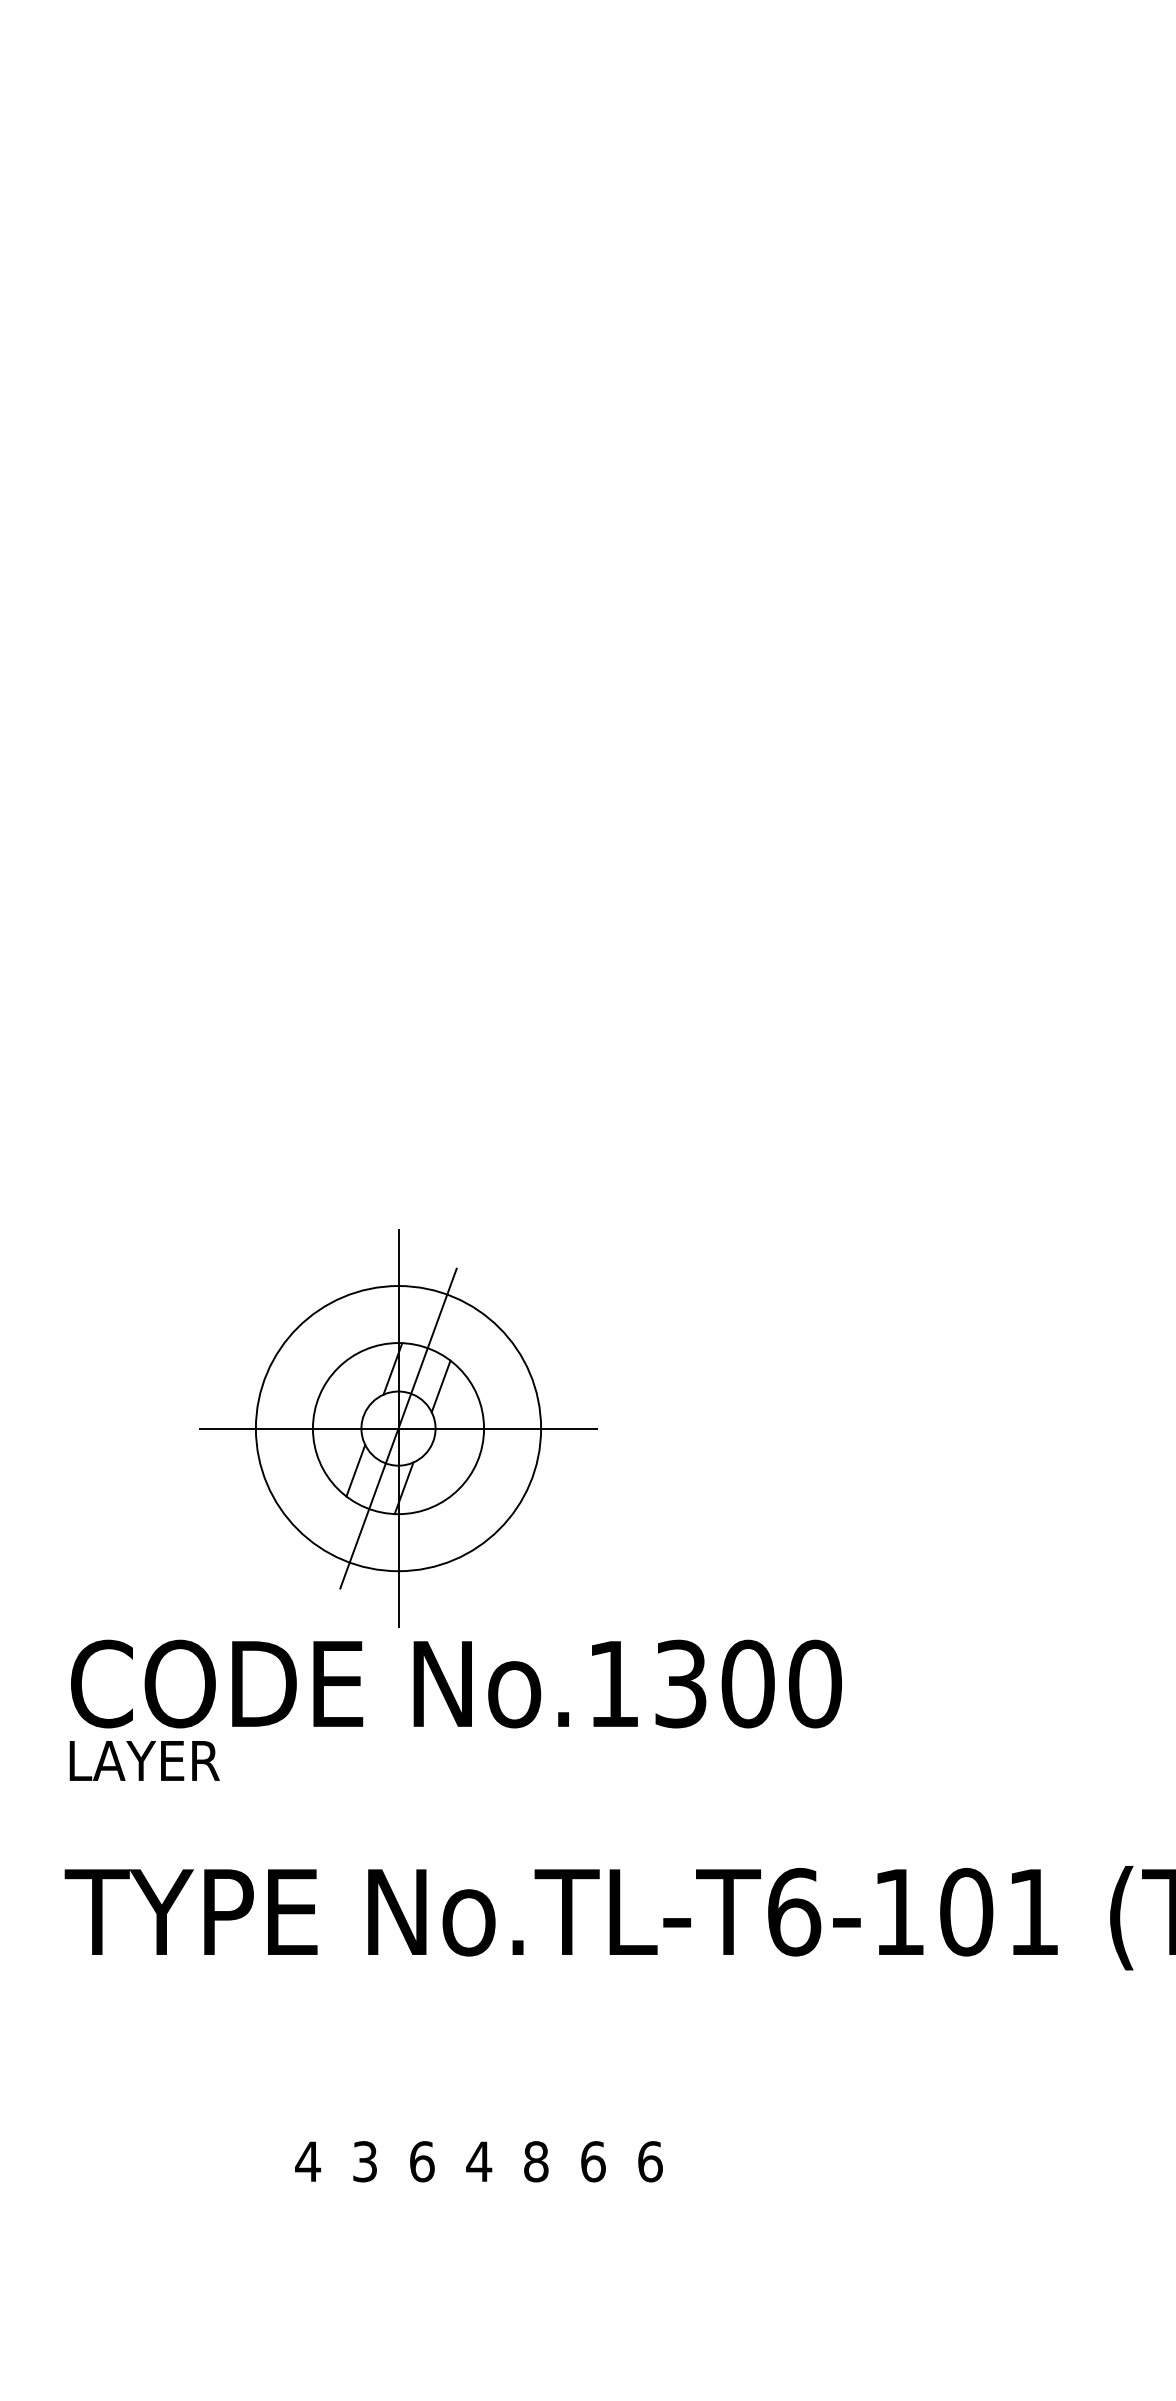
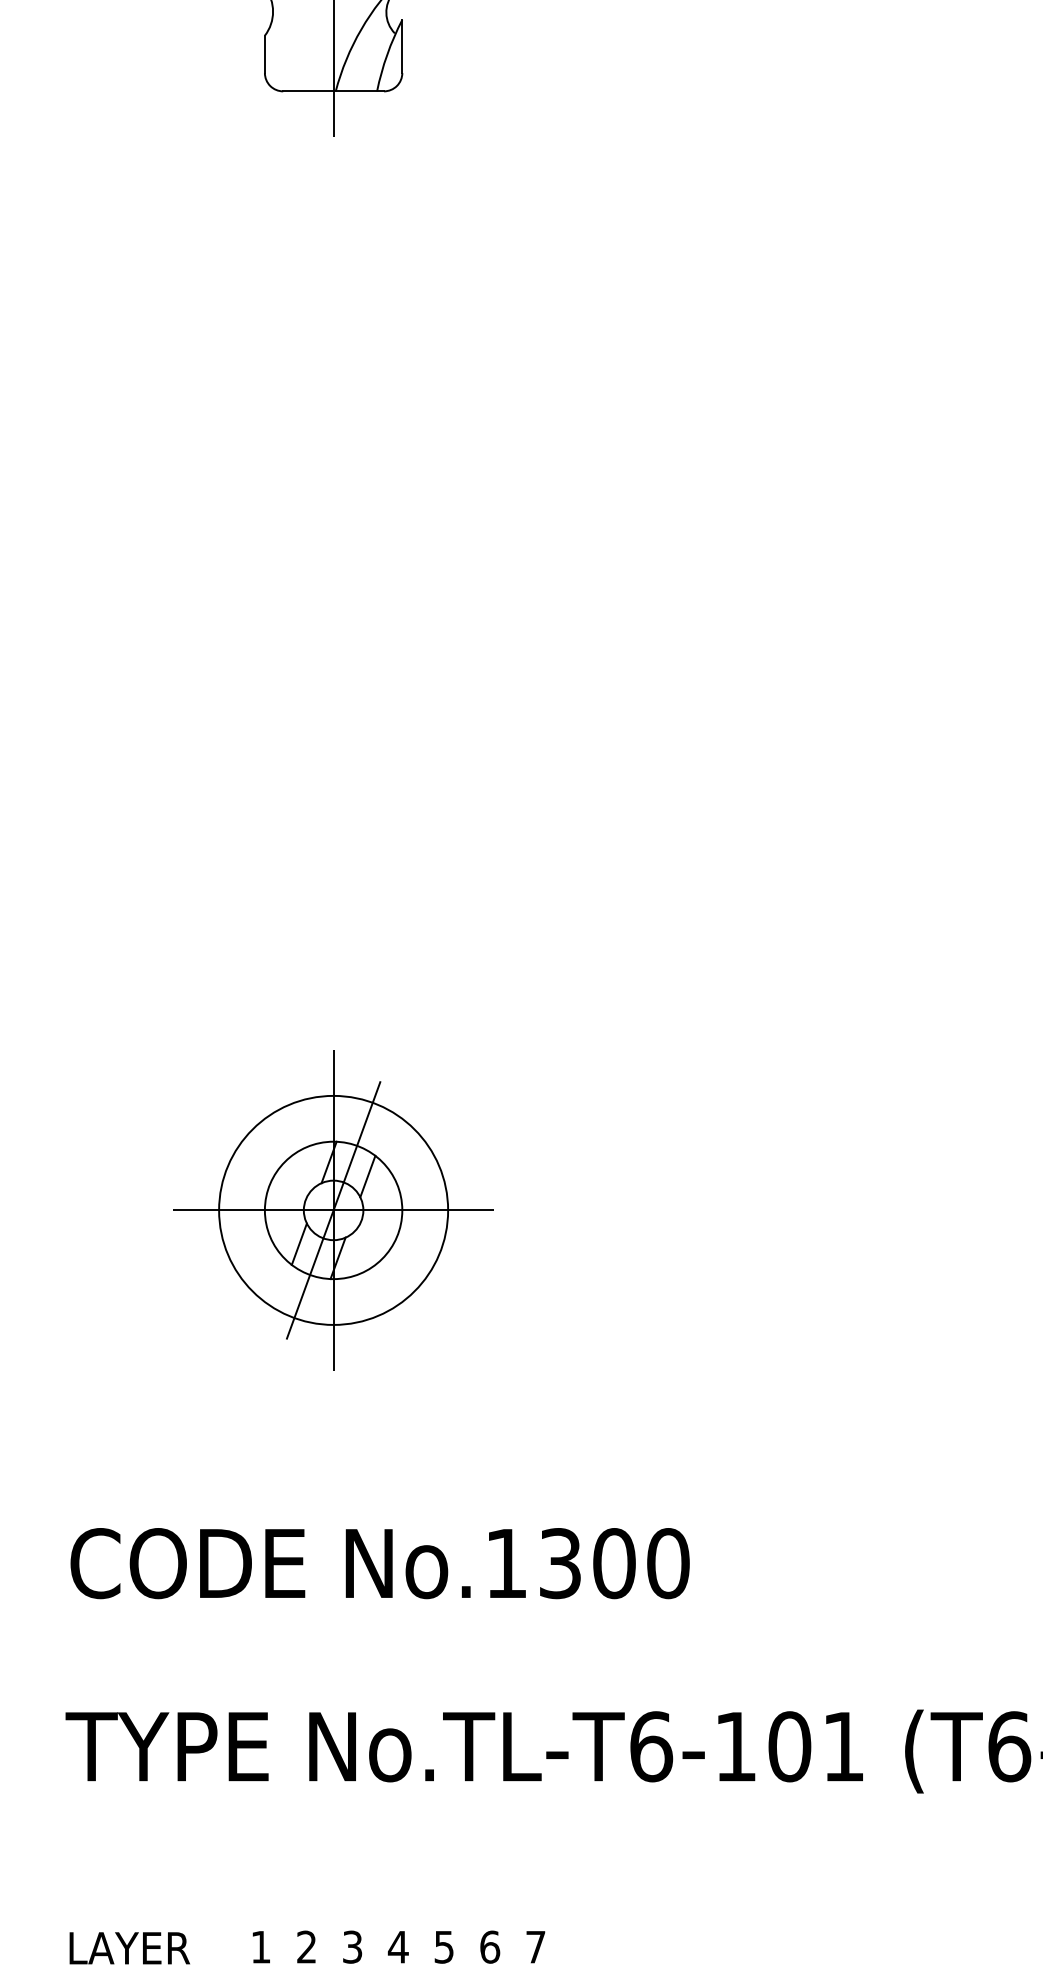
part: (398, 1428) -> (333, 1210), moved
text: (144, 1761) -> (129, 1948), moved
text: (364, 2160) -> (306, 1946), 3 -> 2
text: (422, 2160) -> (352, 1946), 6 -> 3
text: (536, 2160) -> (444, 1946), 8 -> 5
text: (649, 2160) -> (535, 1946), 6 -> 7
text: (307, 2162) -> (260, 1947), 4 -> 1

